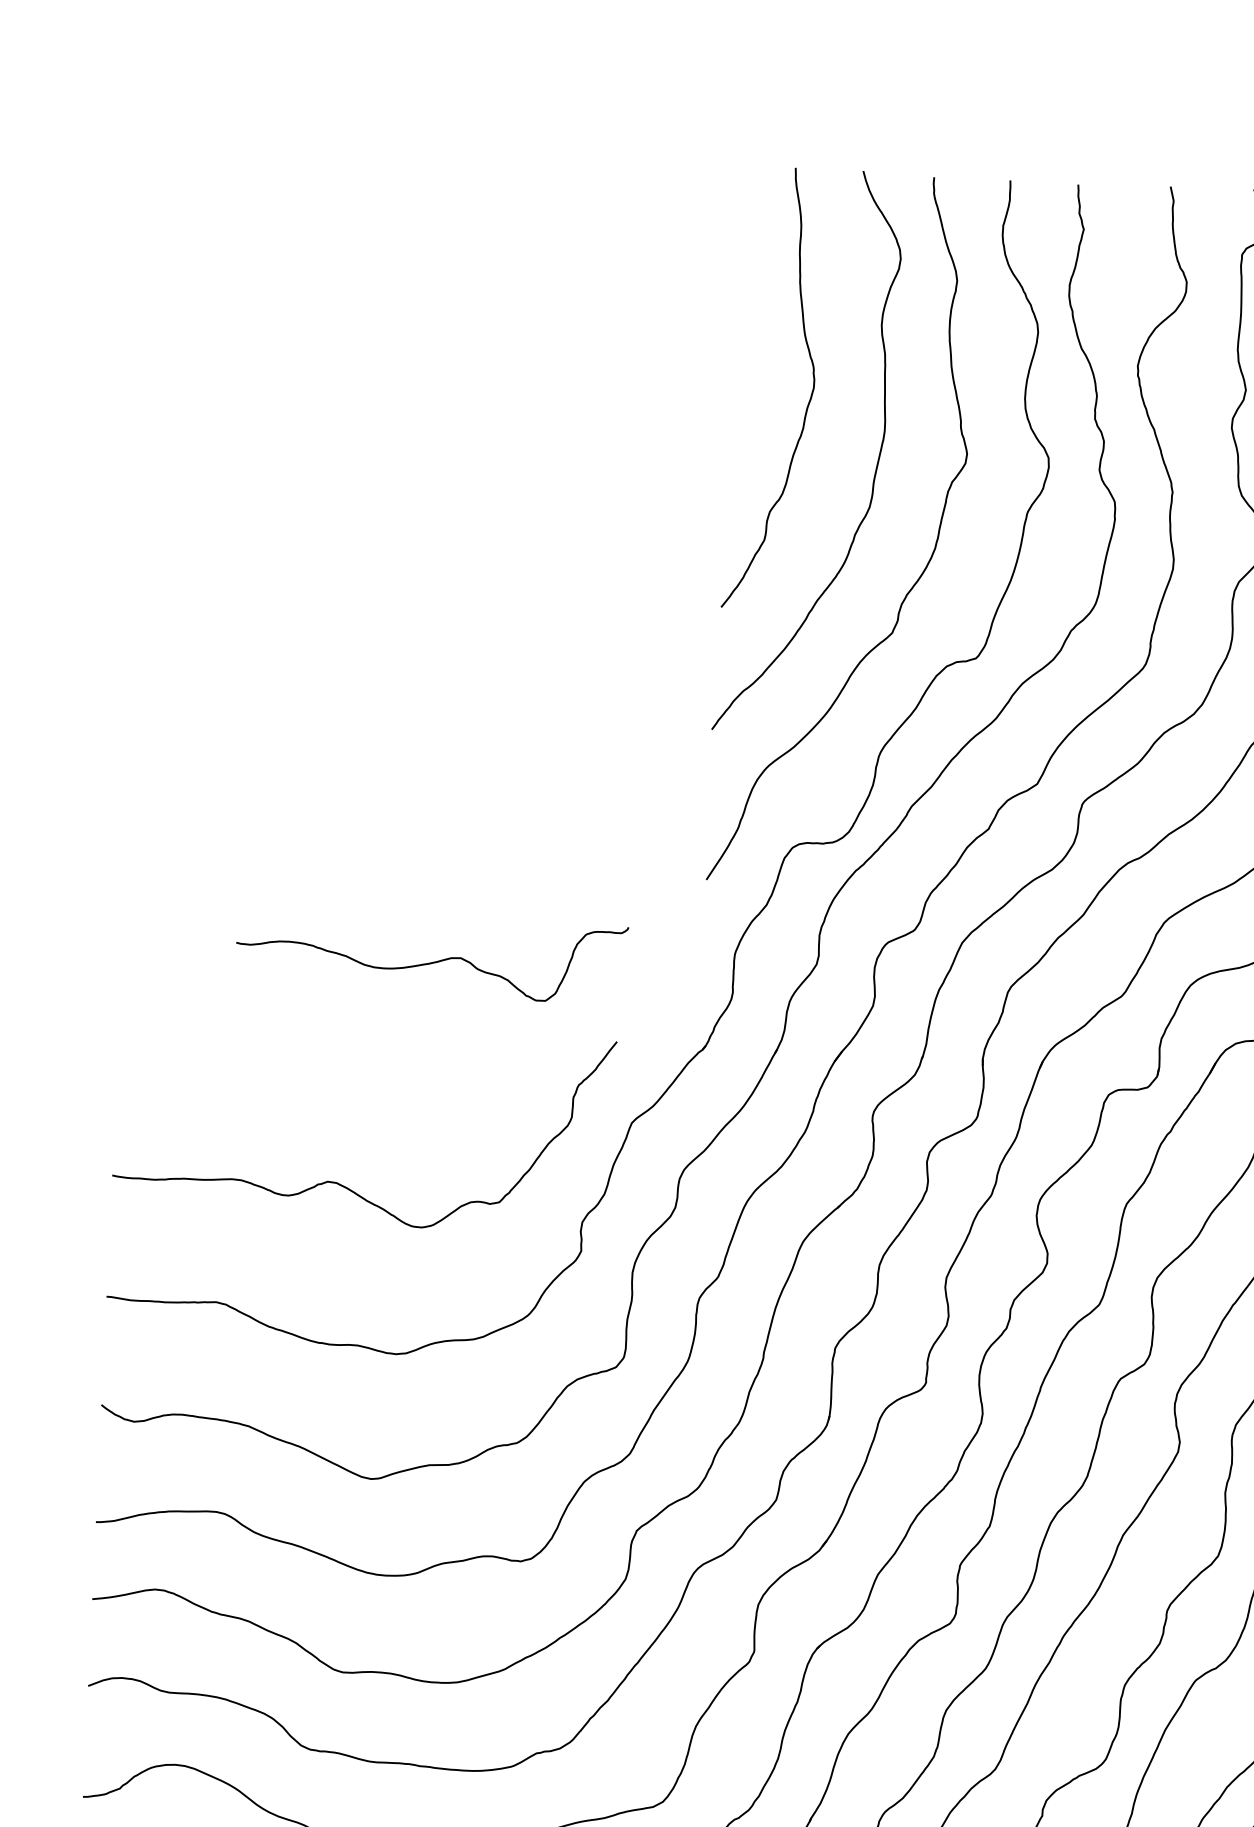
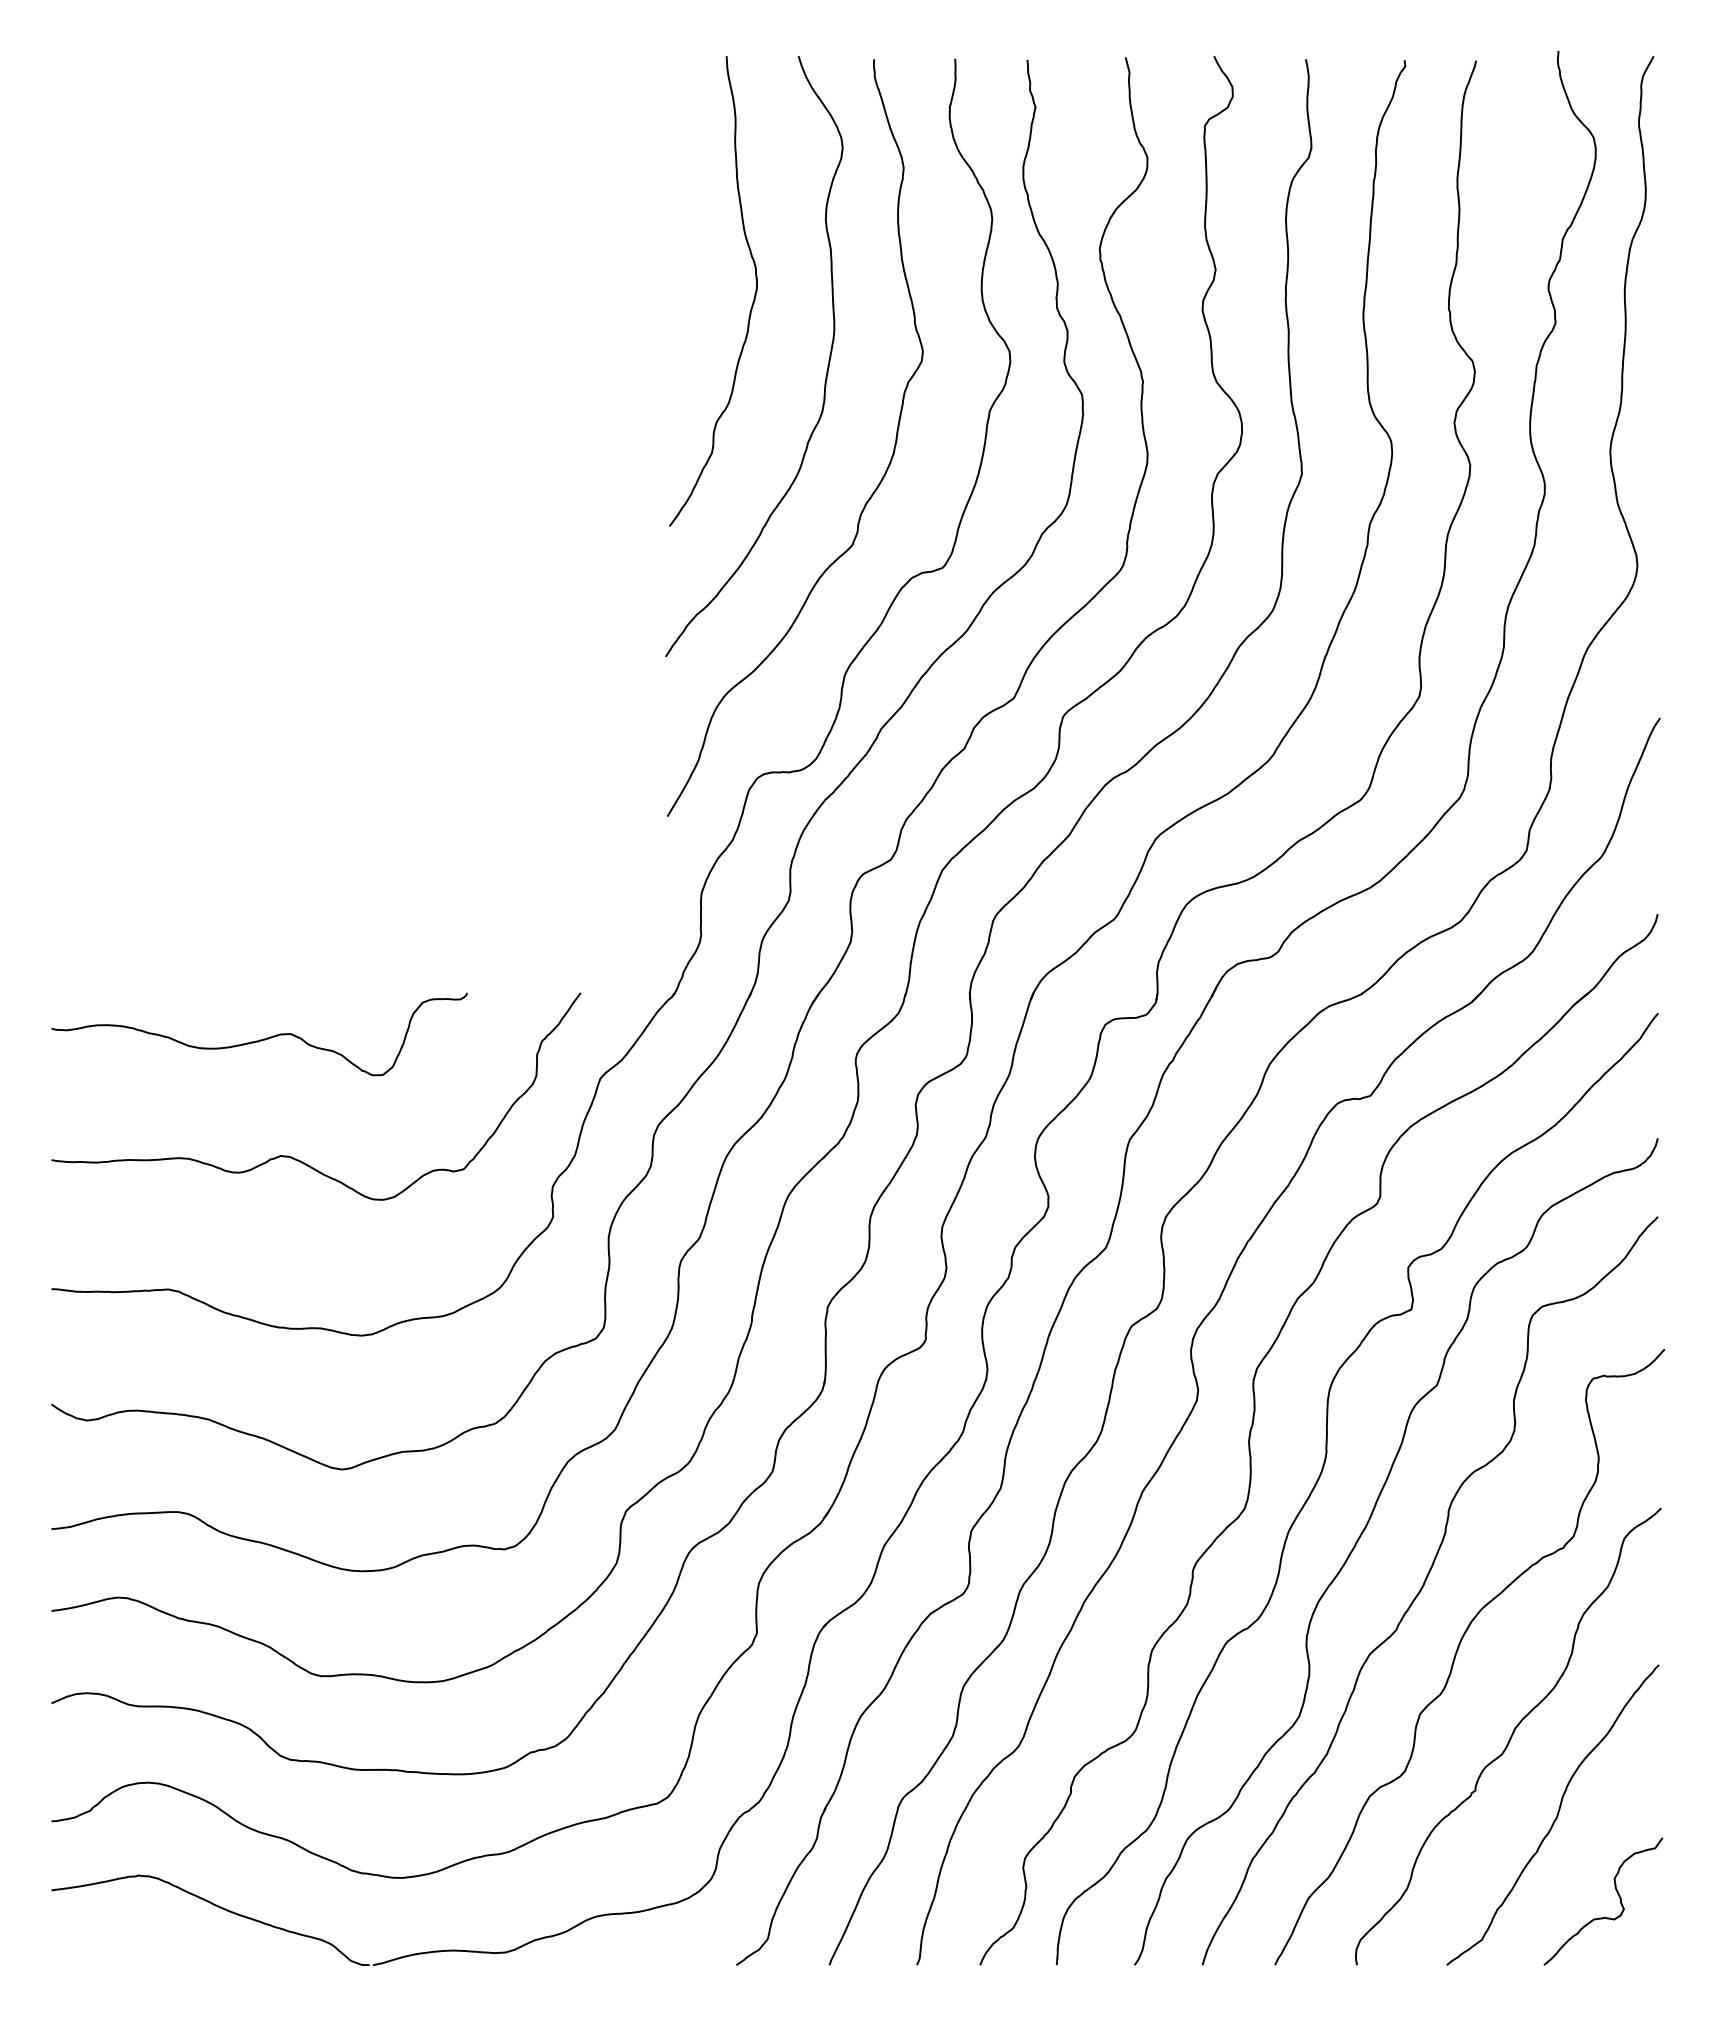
curve: (431, 961) -> (259, 1039), moved

